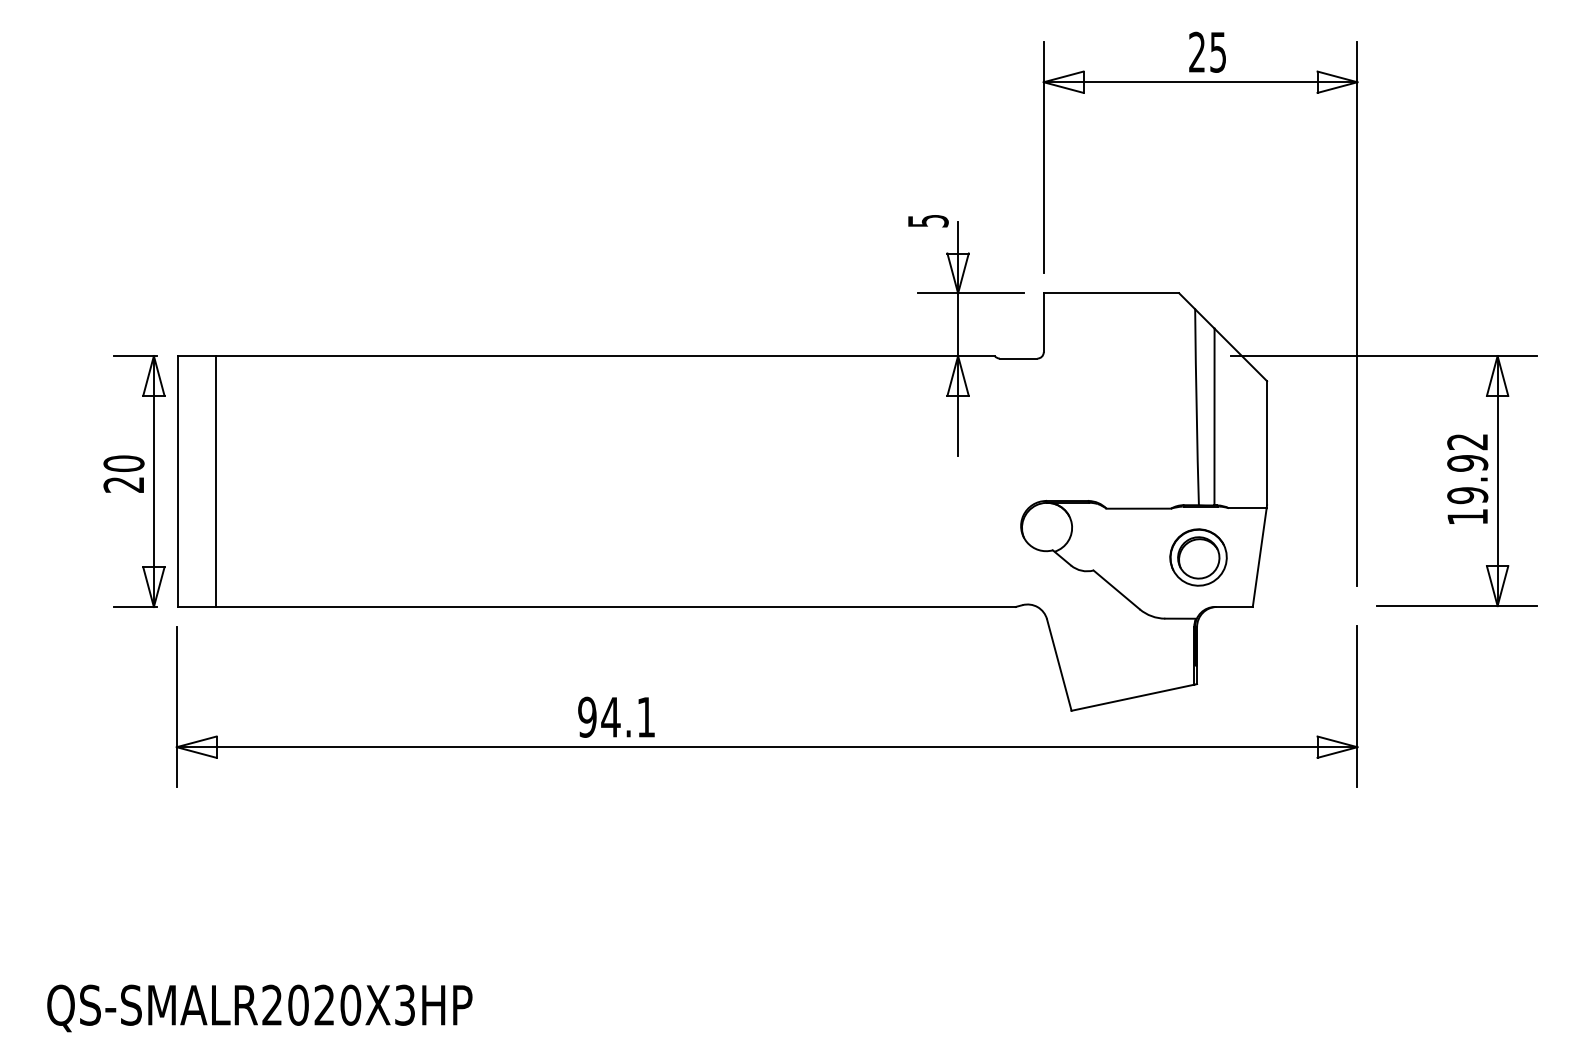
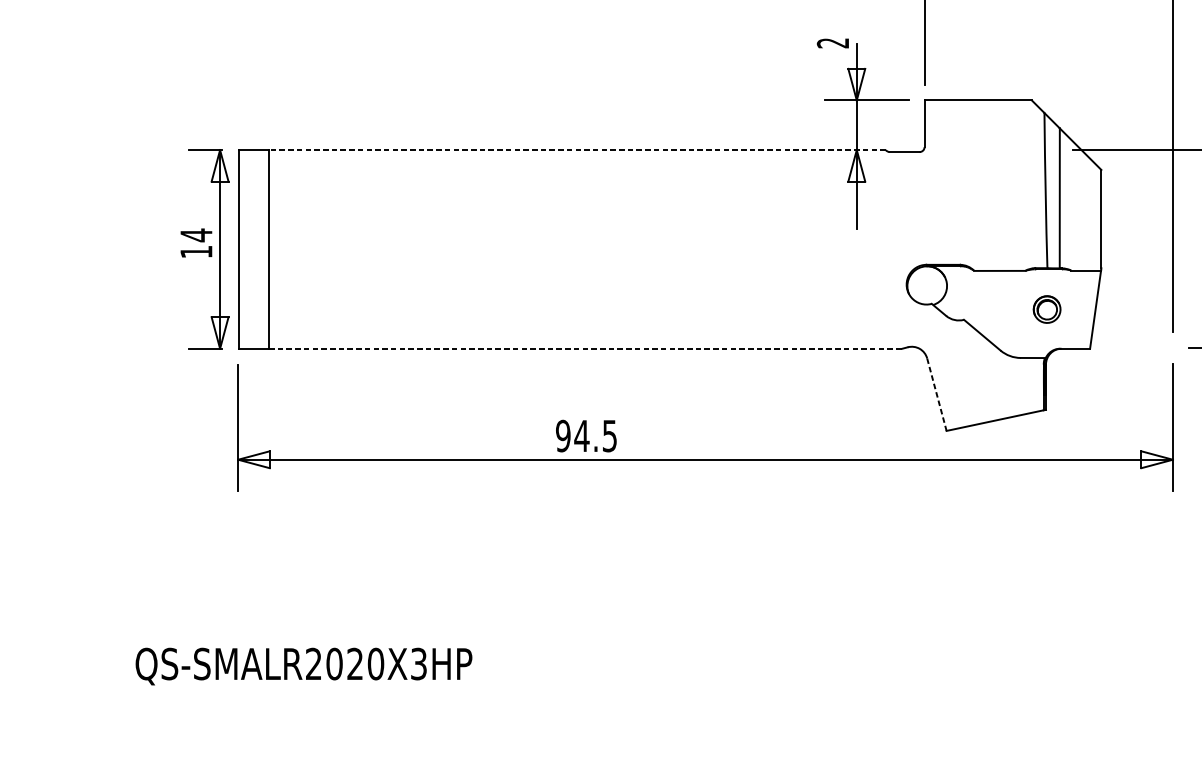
text: (927, 221) -> (832, 43), 5 -> 2
line: (605, 356) -> (577, 150), solid -> dashed
text: (123, 473) -> (196, 243), 20 -> 14
part: (1198, 557) -> (1047, 309), size x0.6
line: (615, 606) -> (585, 348), solid -> dashed
line: (1059, 665) -> (937, 395), solid -> dashed
text: (645, 717) -> (609, 436), 94.1 -> 94.5

